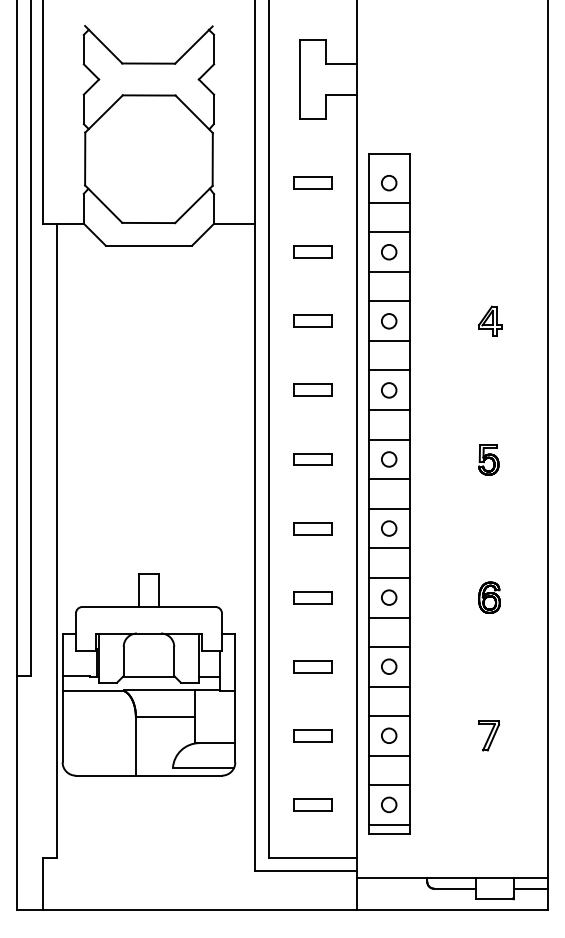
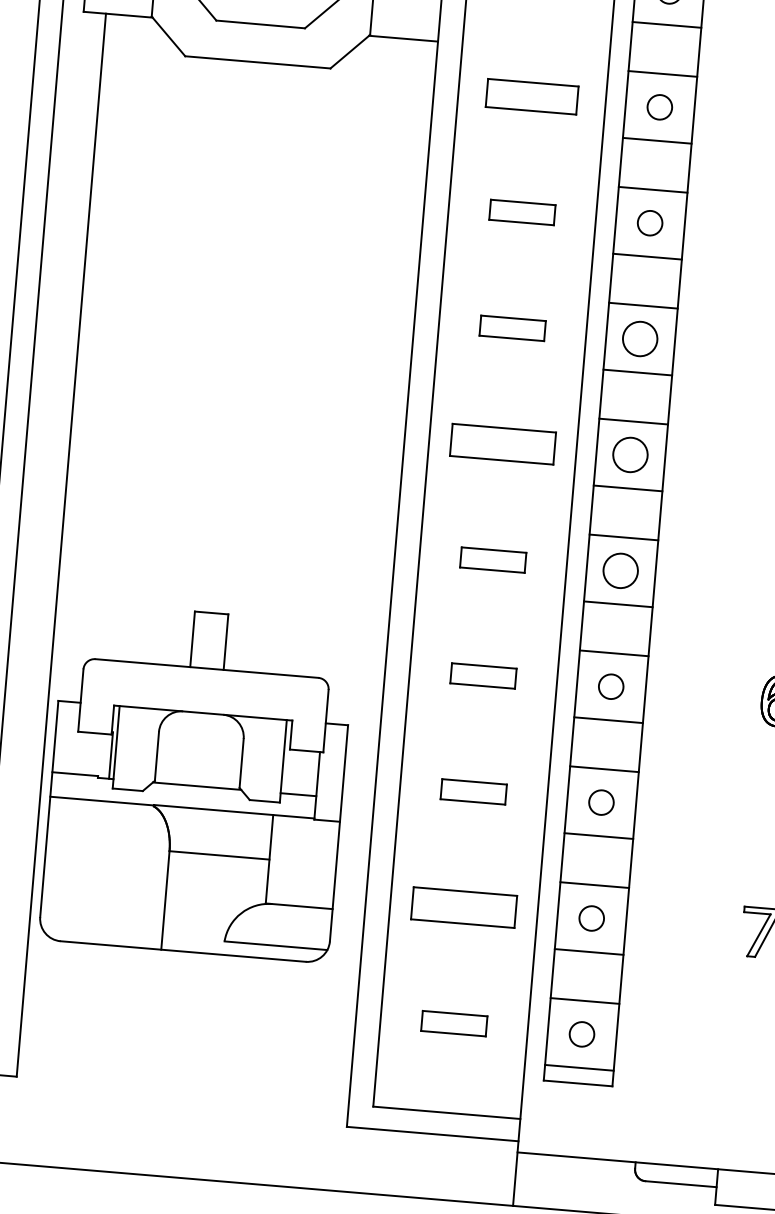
part: (312, 251) -> (531, 95), size x1.4
circle: (389, 390) -> (640, 339), size x1.4
part: (312, 459) -> (502, 444), size x1.6
circle: (389, 459) -> (631, 455), size x1.4
circle: (389, 528) -> (621, 570), size x1.4
part: (312, 735) -> (463, 907), size x1.6

